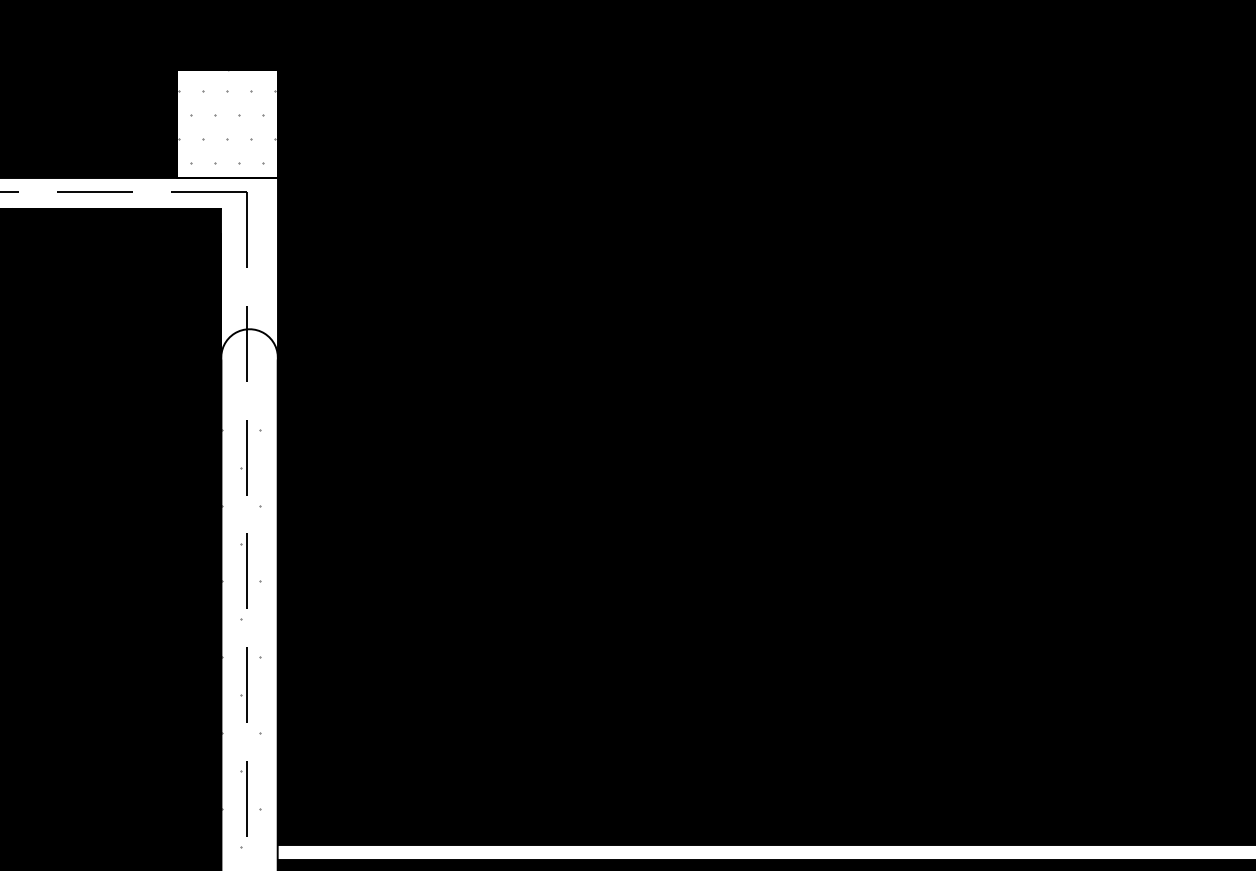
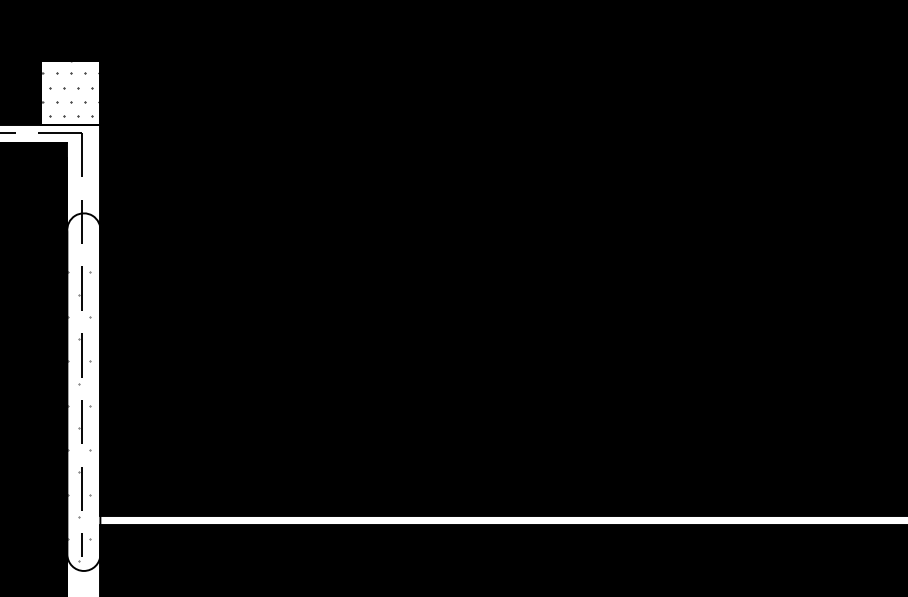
hatch: (226, 126) -> (70, 94), added

